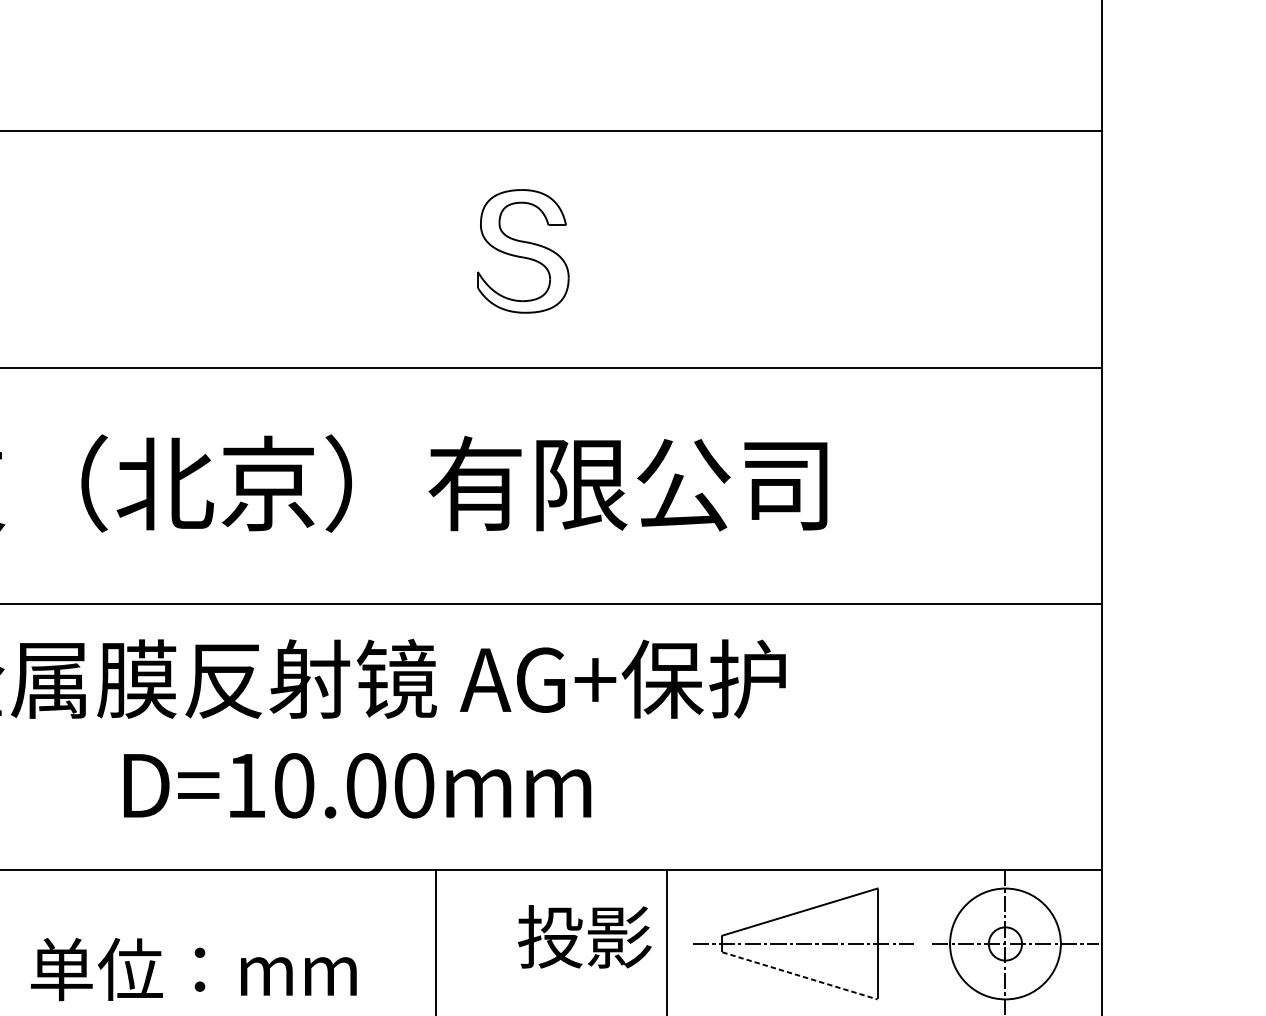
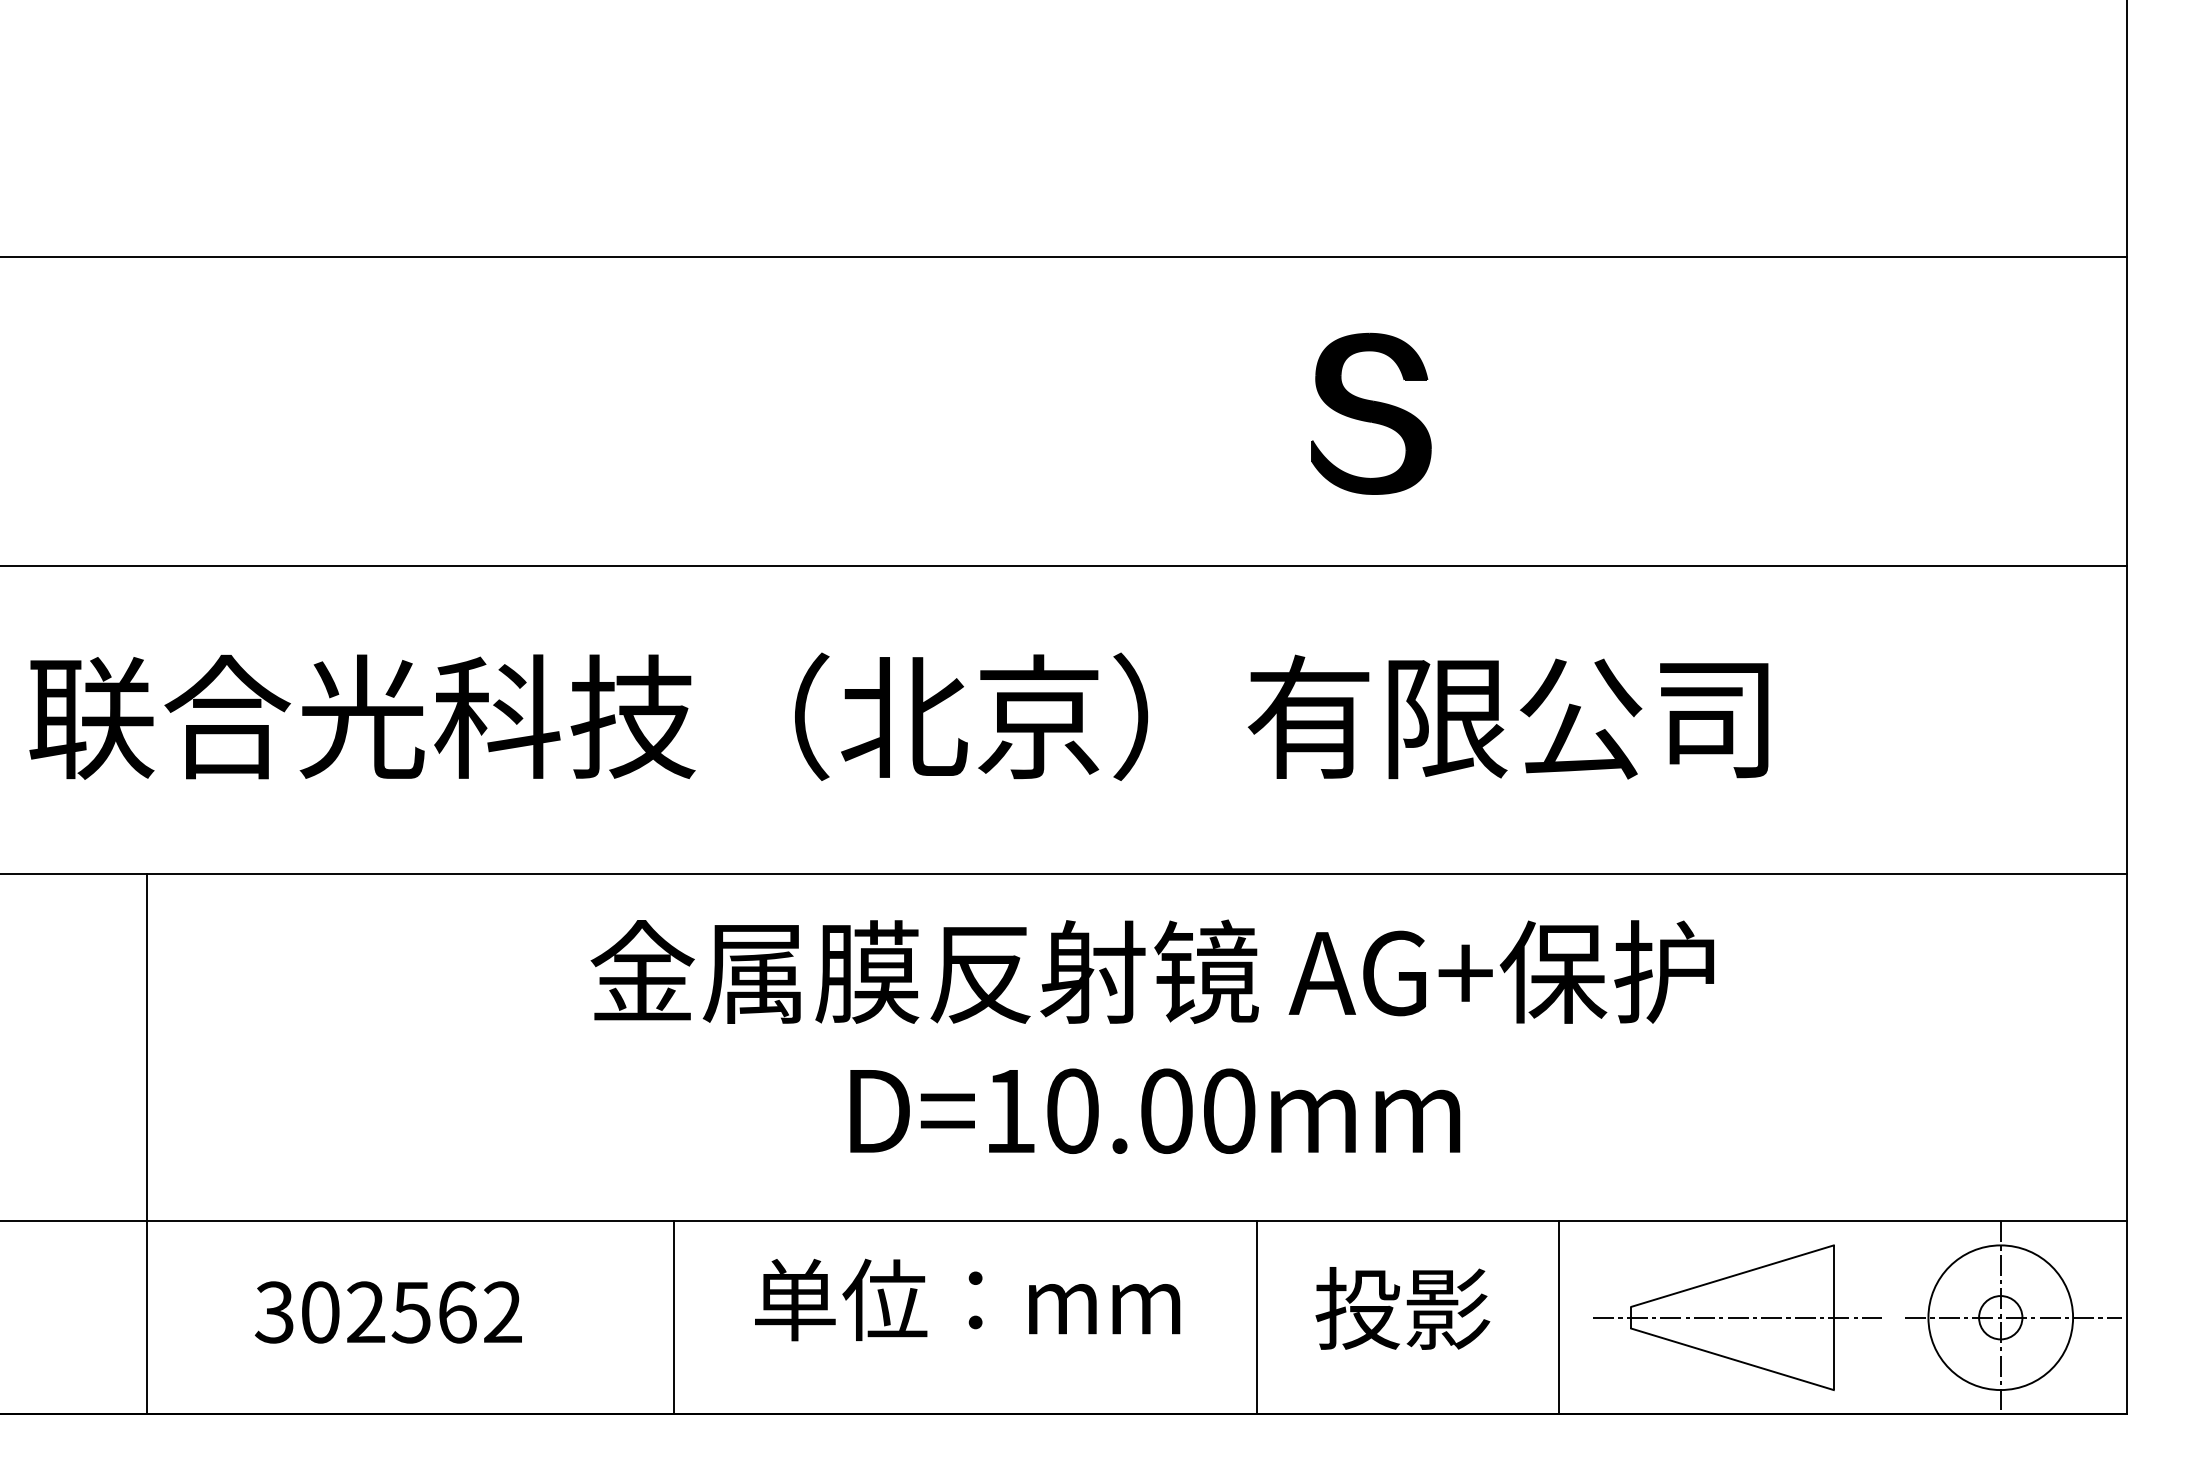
fill: (523, 251) -> (1371, 413), added
text: (584, 936) -> (1402, 1308), moved
text: (193, 969) -> (967, 1299), moved
line: (799, 975) -> (1732, 1359), dashed -> solid

